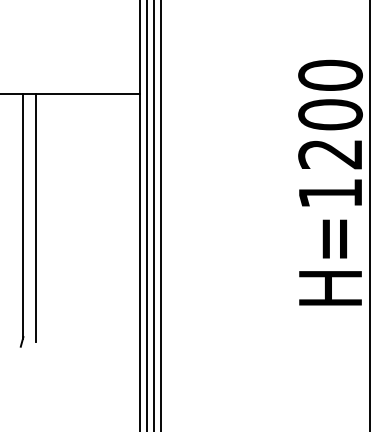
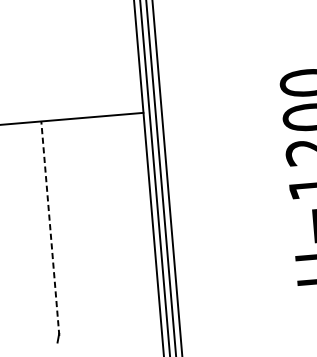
line: (23, 216) -> (50, 228), solid -> dashed
line: (35, 217) -> (60, 228), removed

